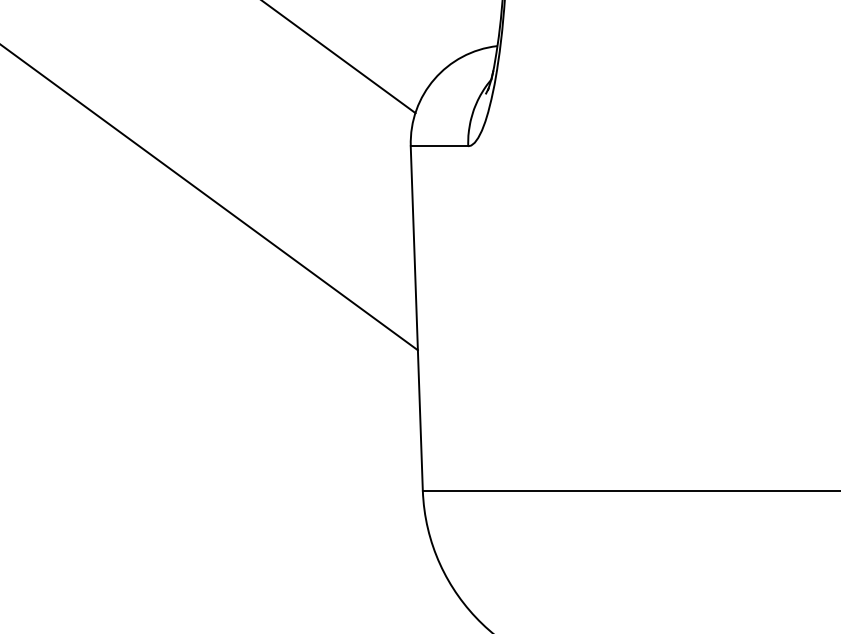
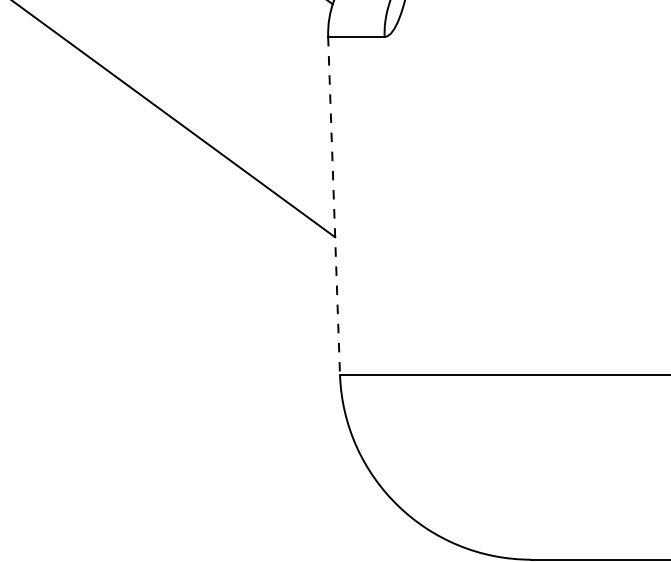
line: (416, 318) -> (333, 206), solid -> dashed

